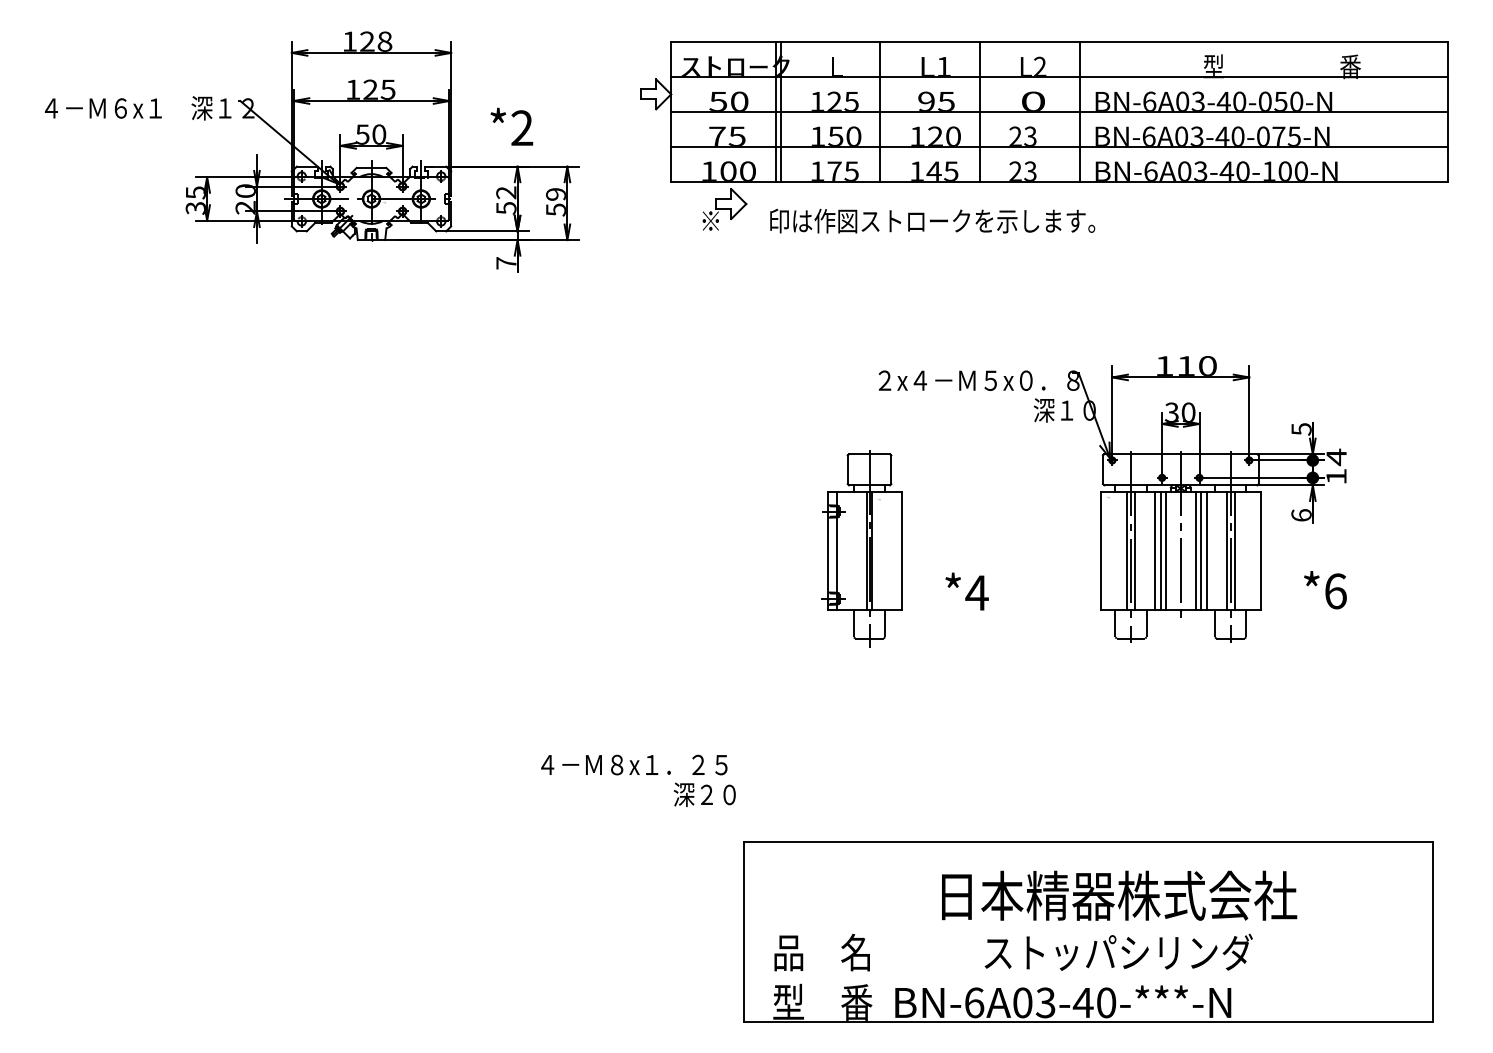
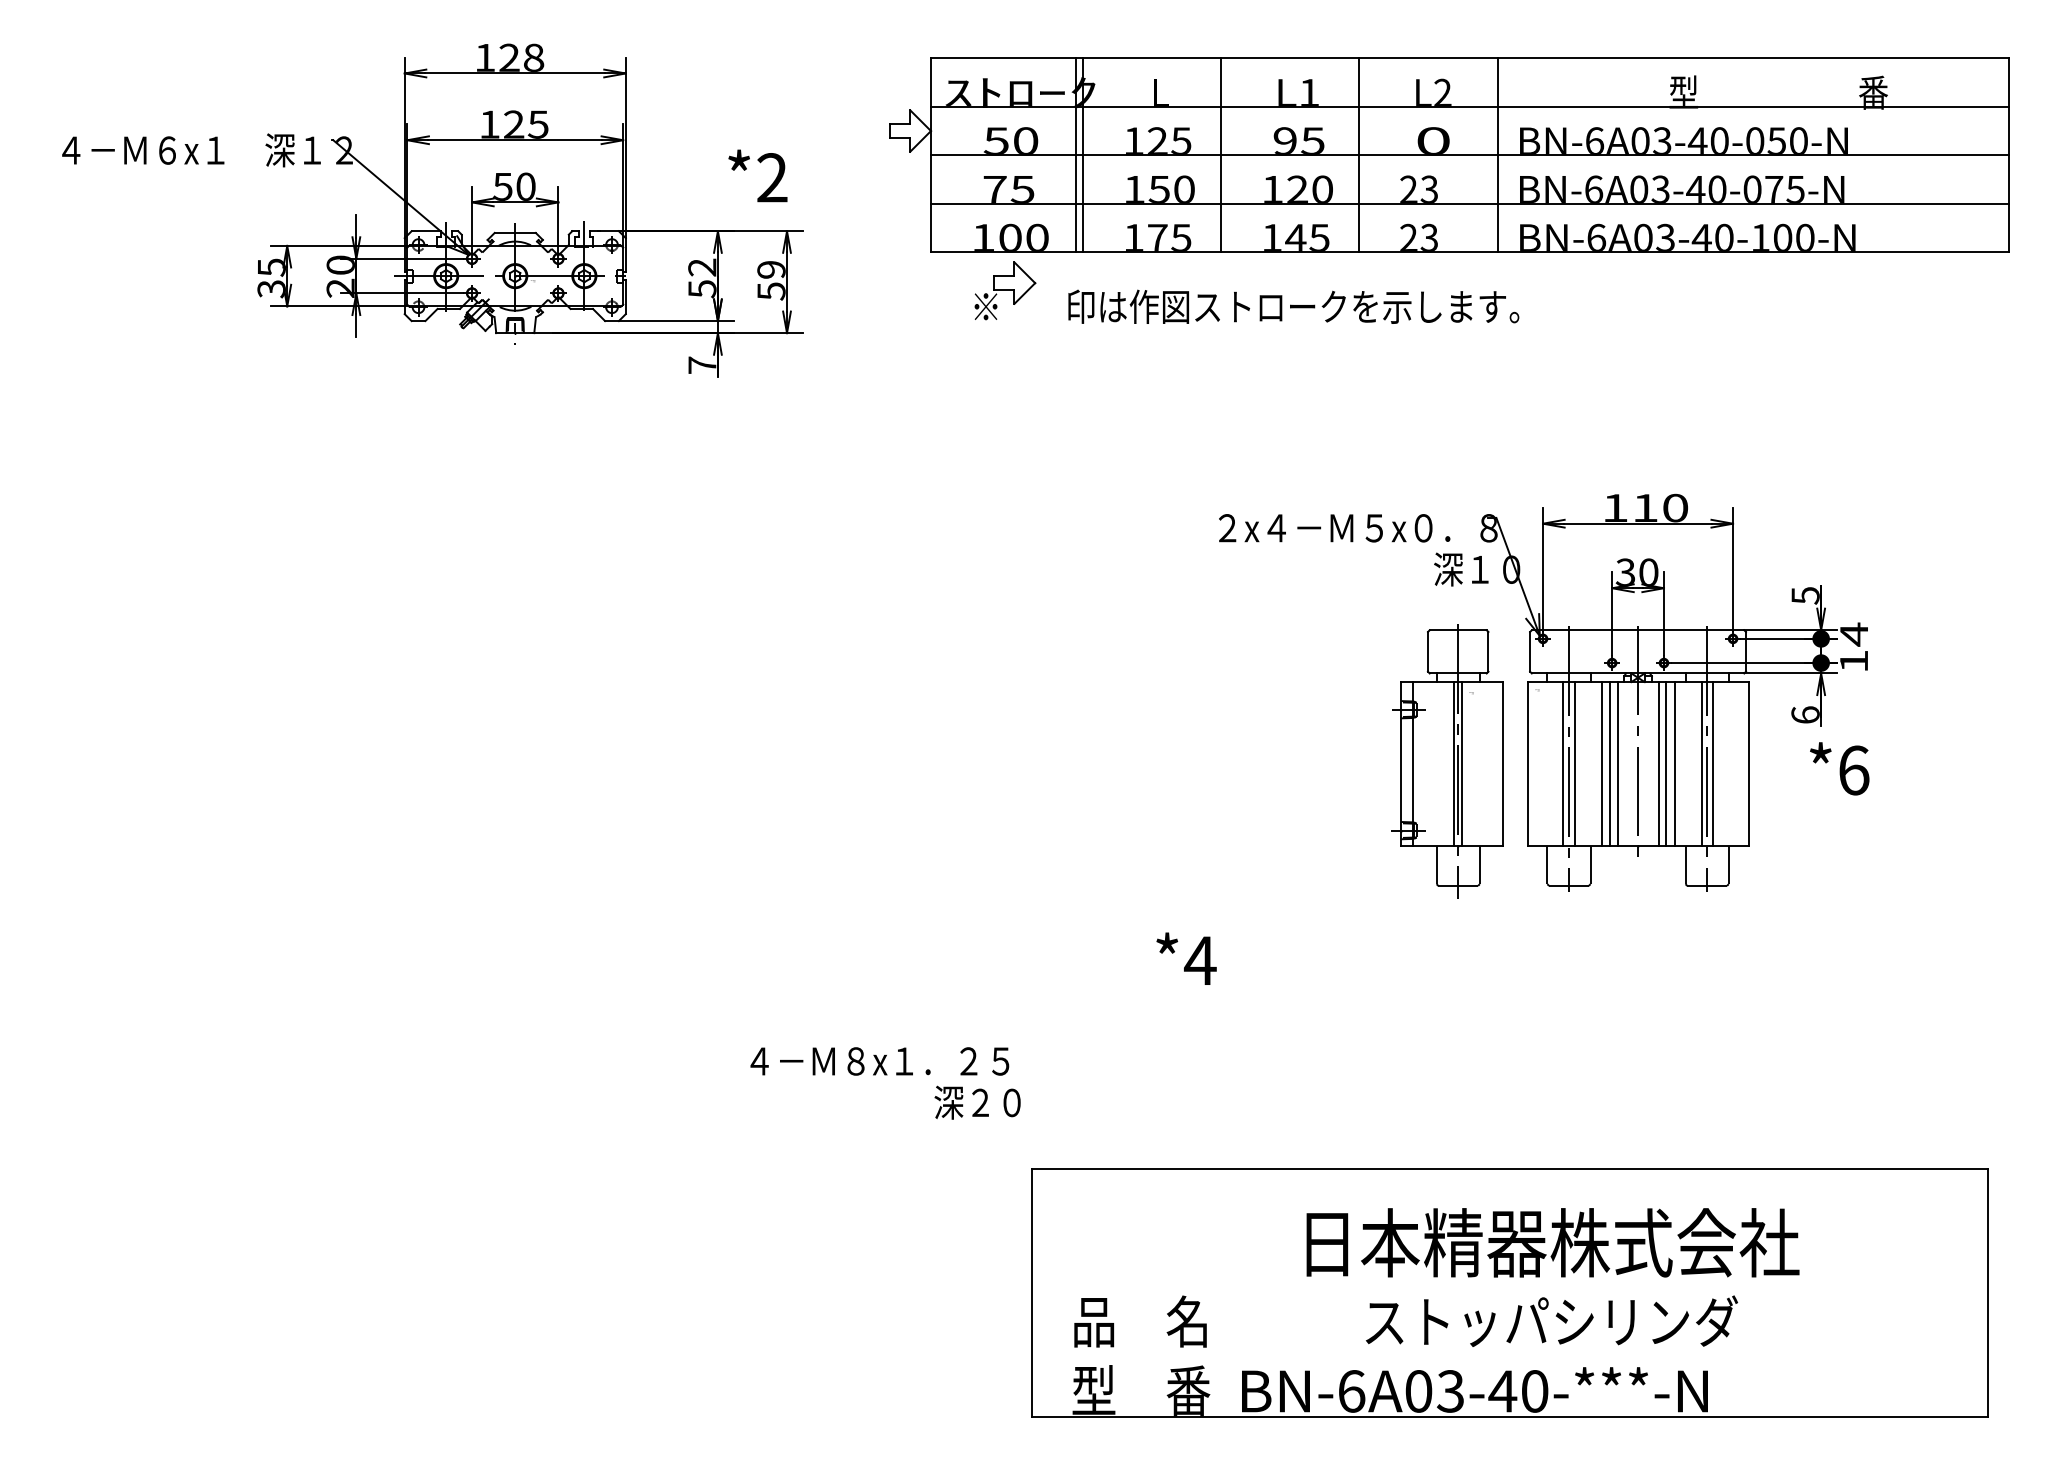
text: (511, 126) -> (757, 175), moved
part: (861, 548) -> (1447, 761), moved
text: (1325, 589) -> (1839, 768), moved
text: (967, 591) -> (1186, 958), moved

